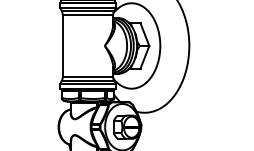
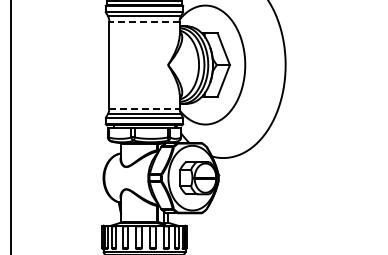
line: (87, 14) -> (144, 21), solid -> dashed
line: (87, 77) -> (144, 108), solid -> dashed

